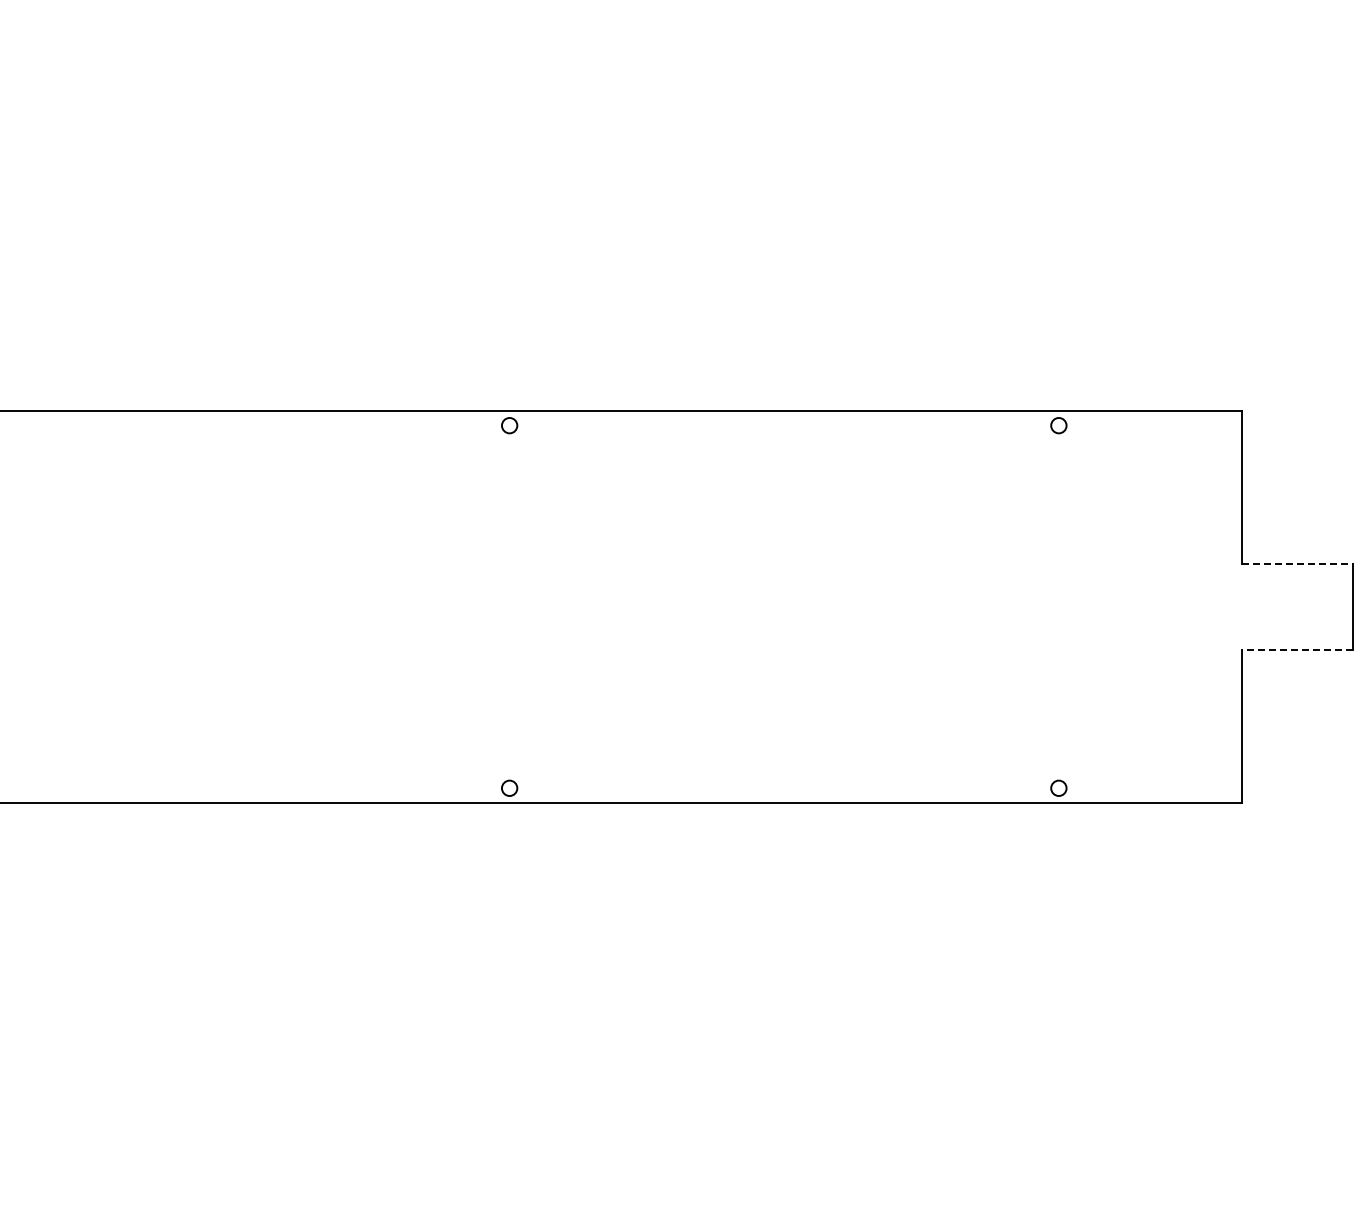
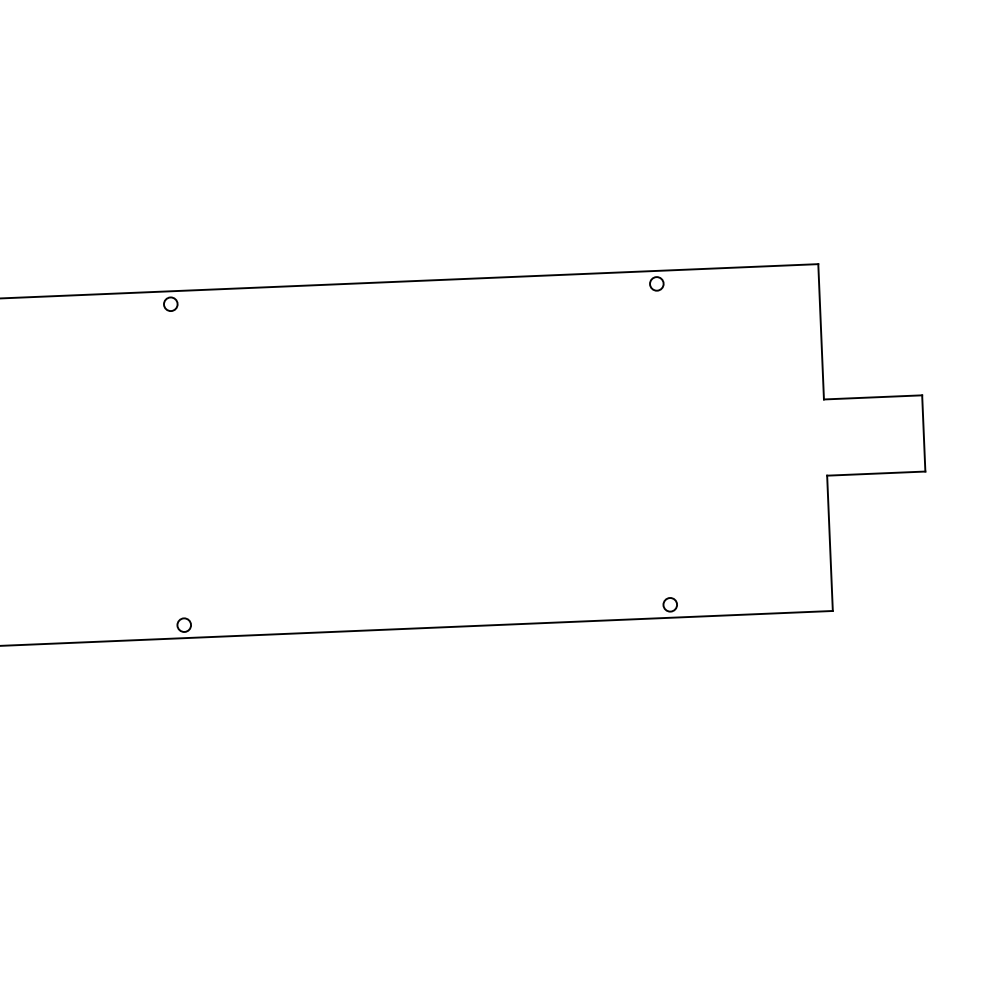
line: (1297, 563) -> (873, 397), dashed -> solid
line: (1296, 650) -> (875, 474), dashed -> solid

